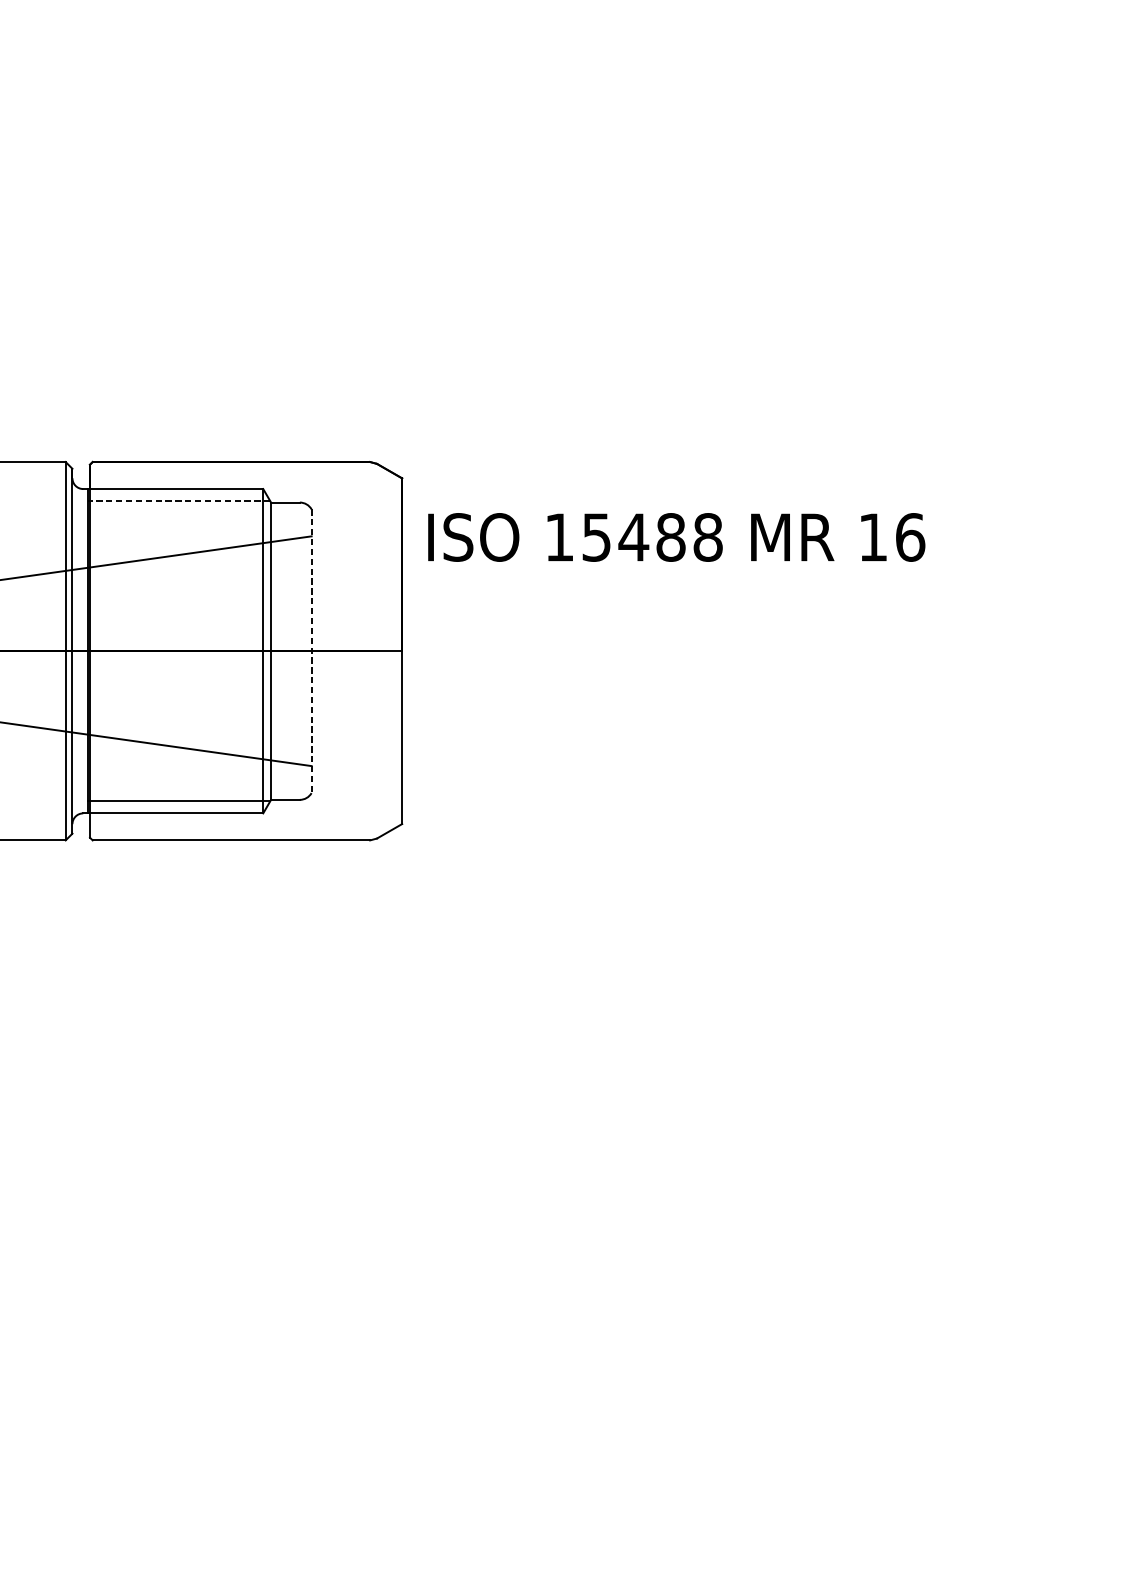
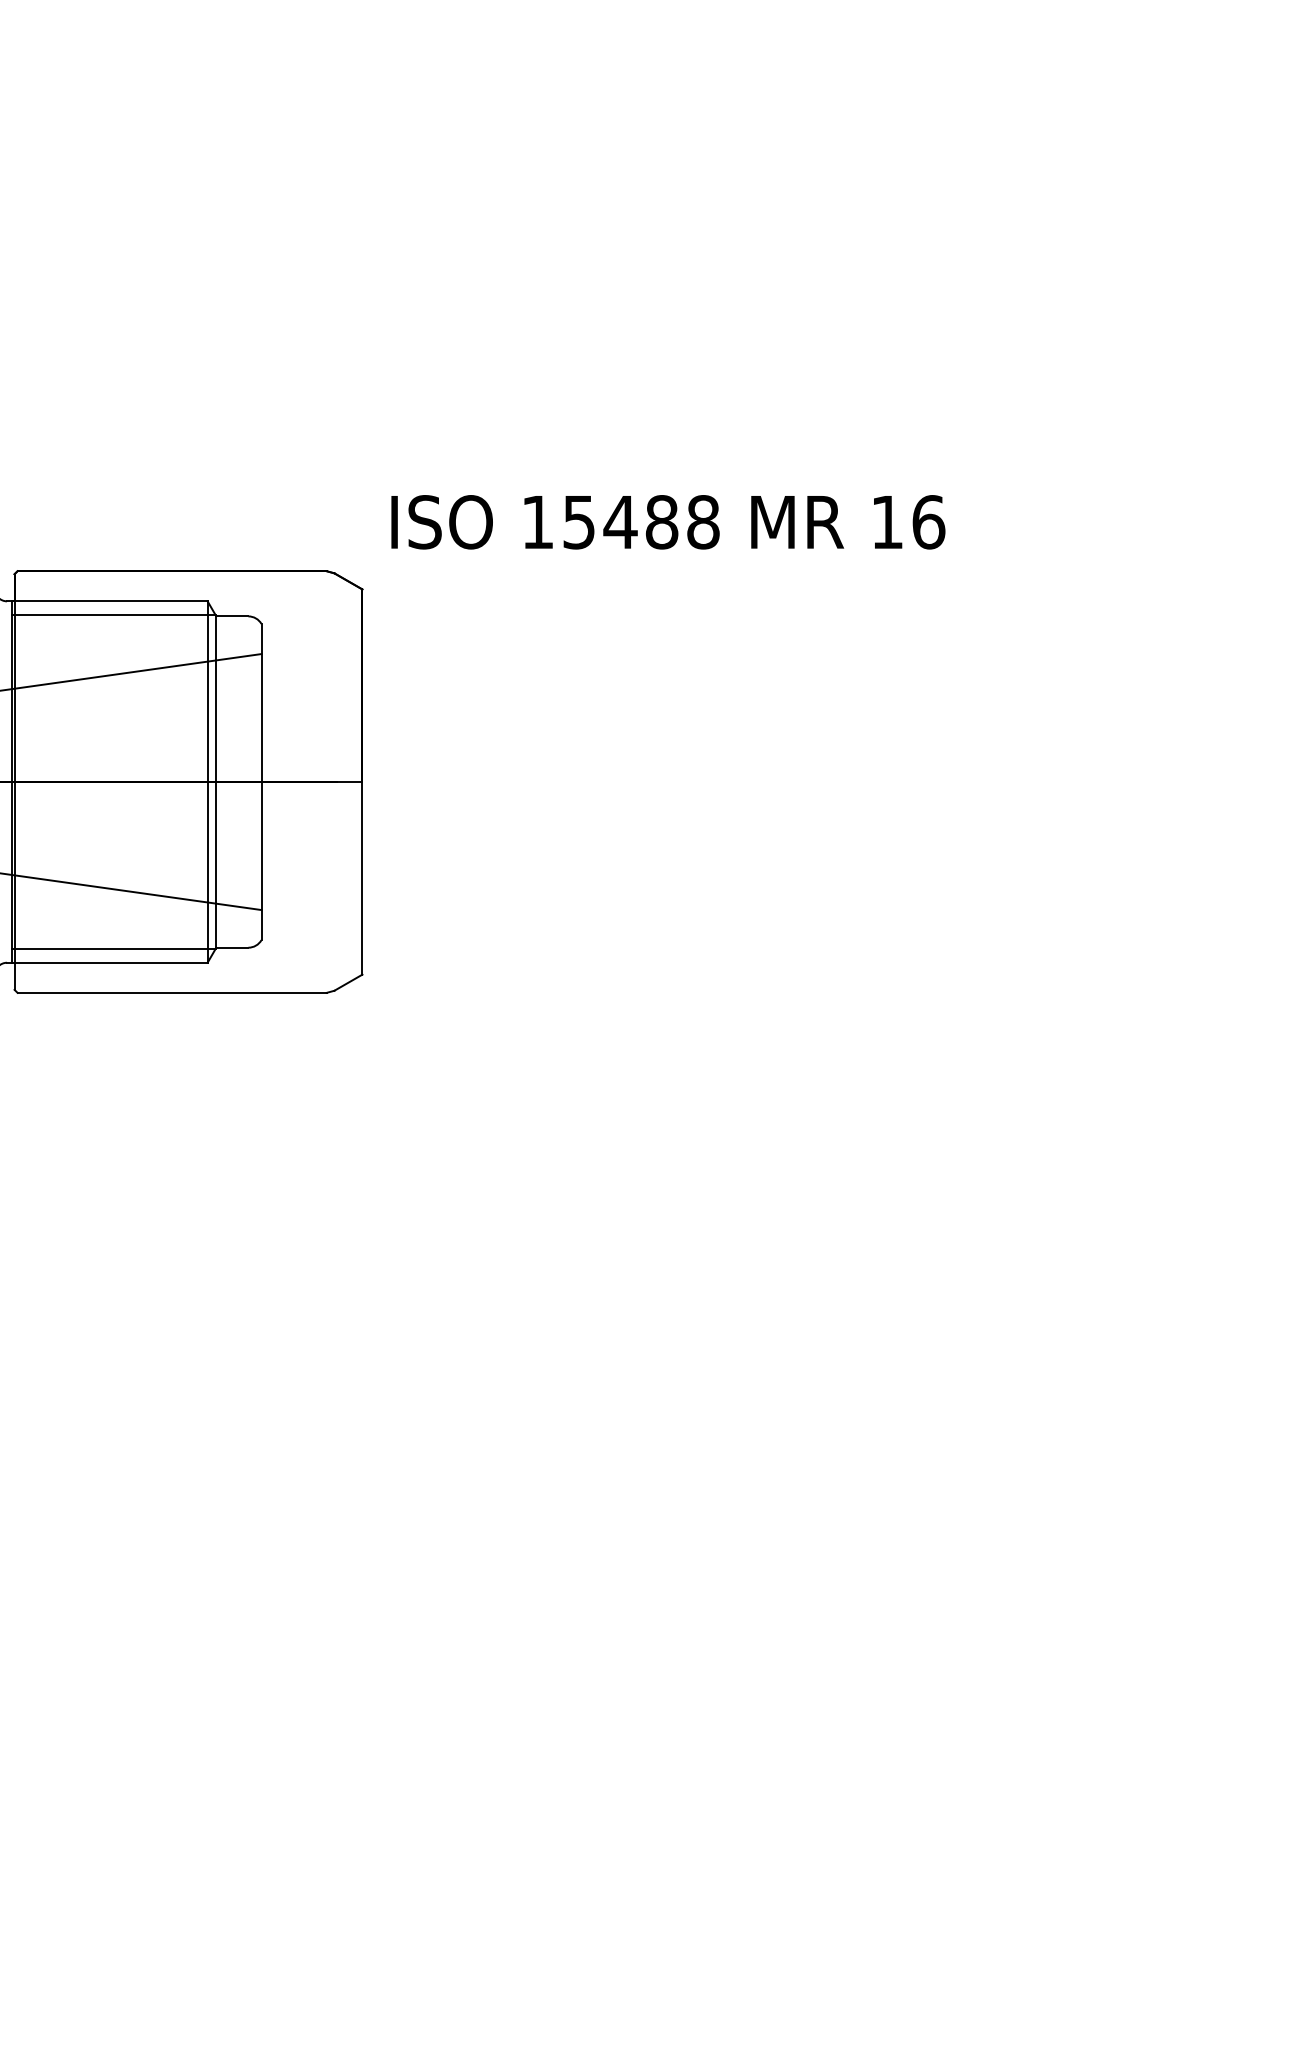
line: (178, 501) -> (113, 615), dashed -> solid
text: (676, 537) -> (668, 522), moved
line: (311, 651) -> (261, 782), dashed -> solid

